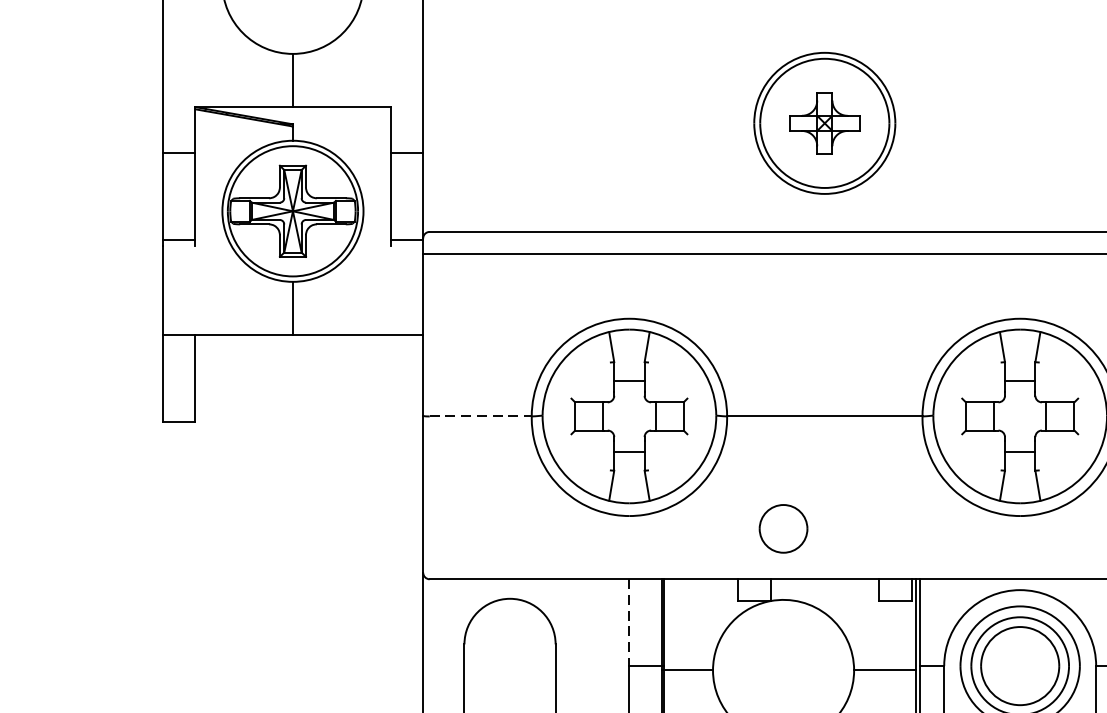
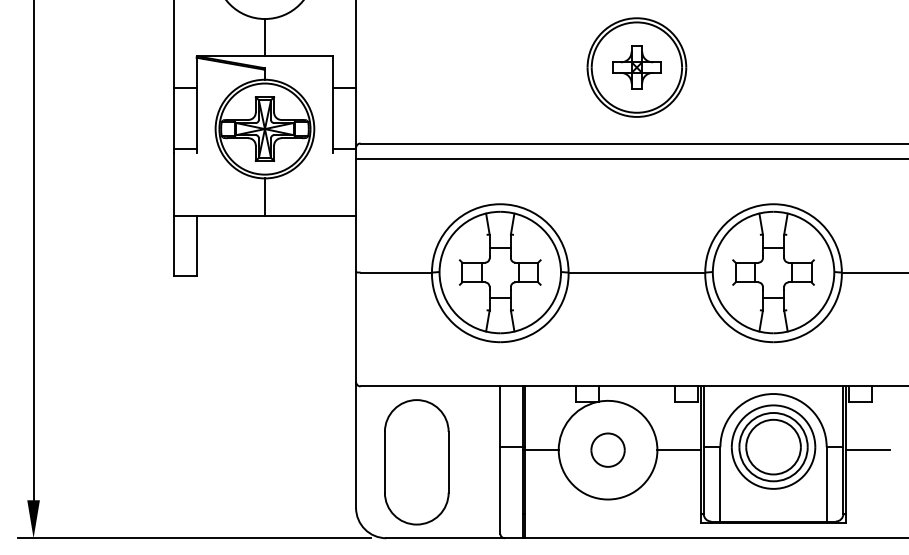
line: (481, 416) -> (396, 272), dashed -> solid
part: (782, 527) -> (607, 449), moved
line: (629, 623) -> (500, 417), dashed -> solid

